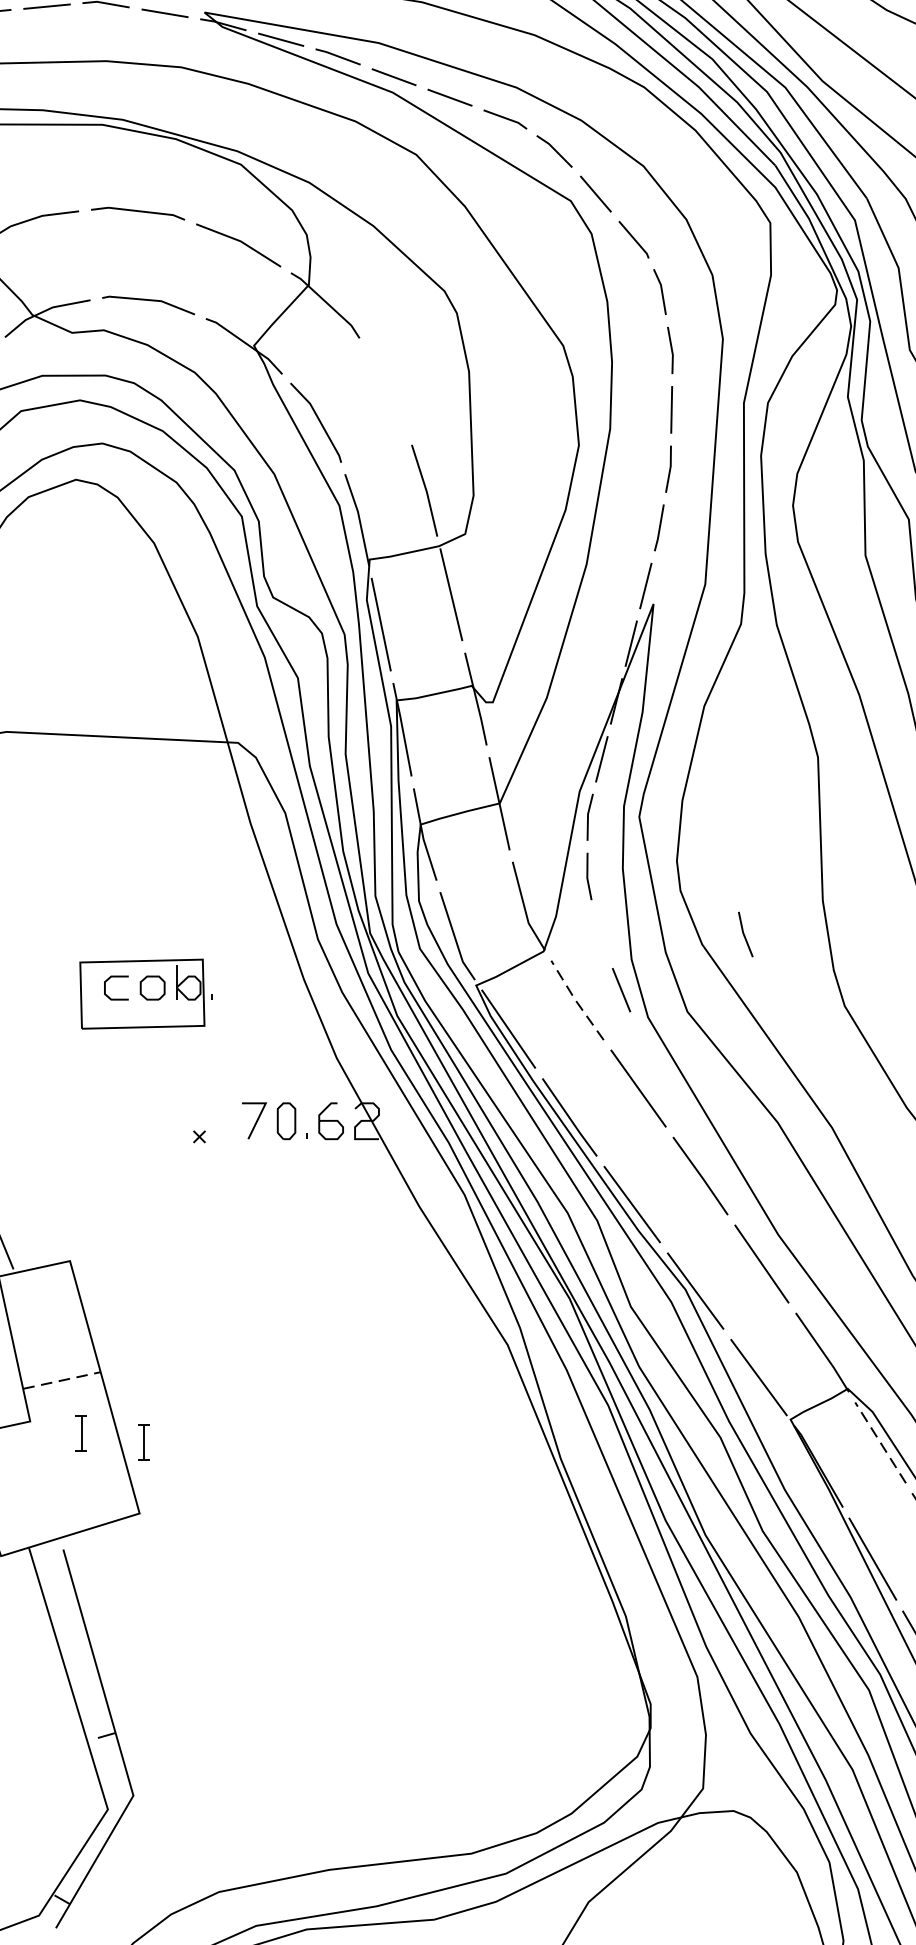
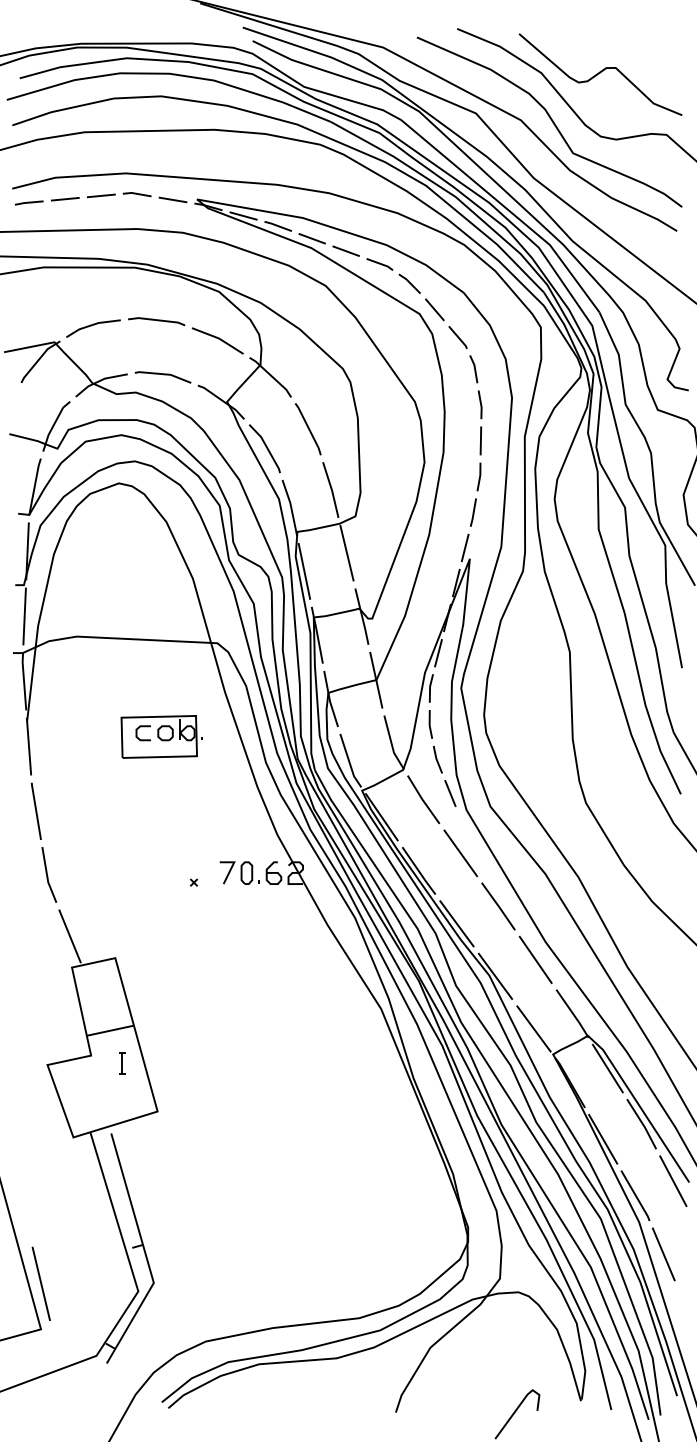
line: (387, 391) -> (308, 429), added
line: (745, 934) -> (437, 759), moved
part: (146, 993) -> (161, 736), moved
line: (575, 999) -> (422, 799), dashed -> solid
line: (63, 1380) -> (111, 1030), dashed -> solid
part: (144, 1442) -> (160, 1068), removed
line: (880, 1442) -> (607, 1068), dashed -> solid

